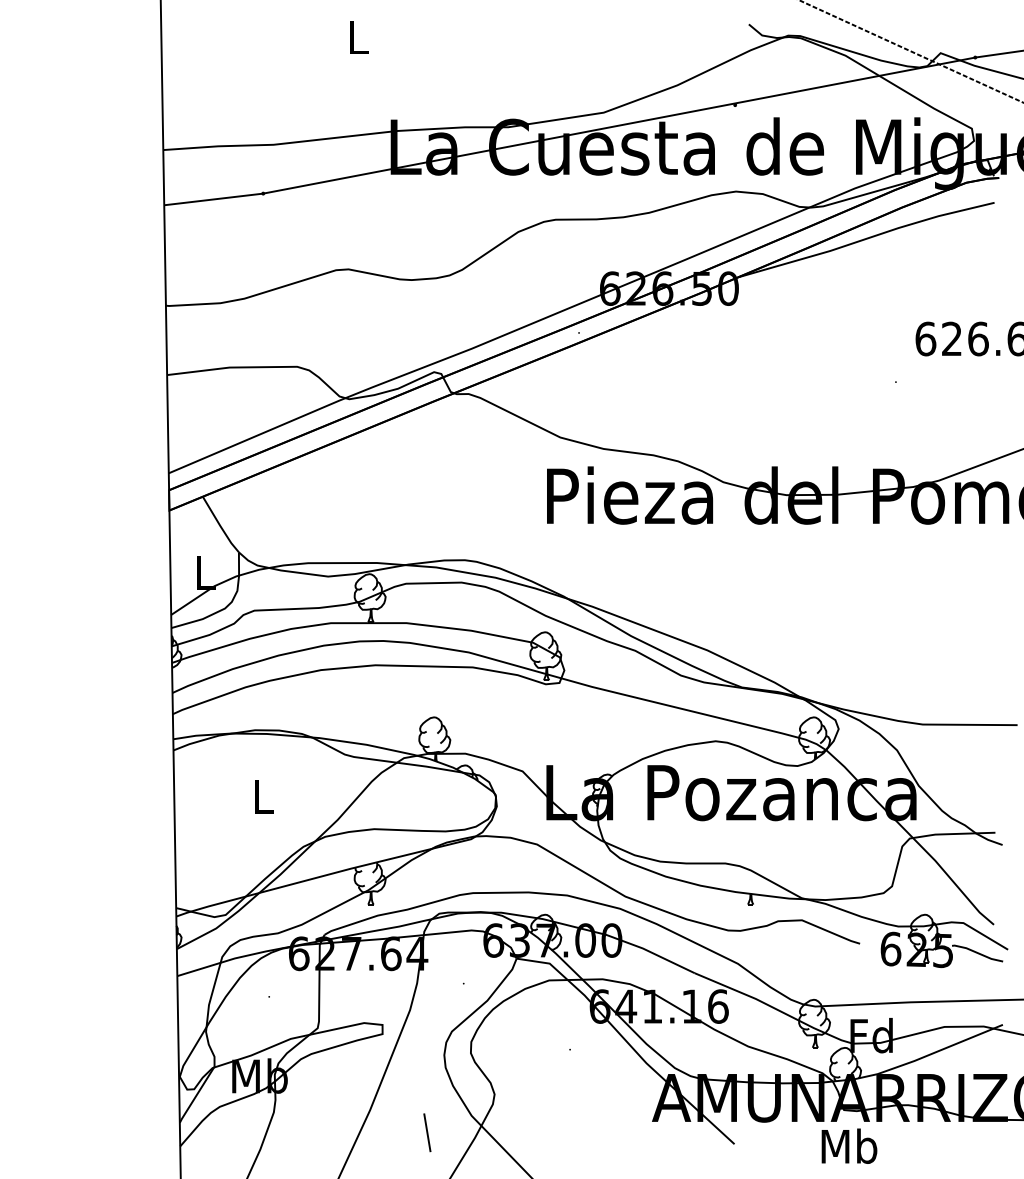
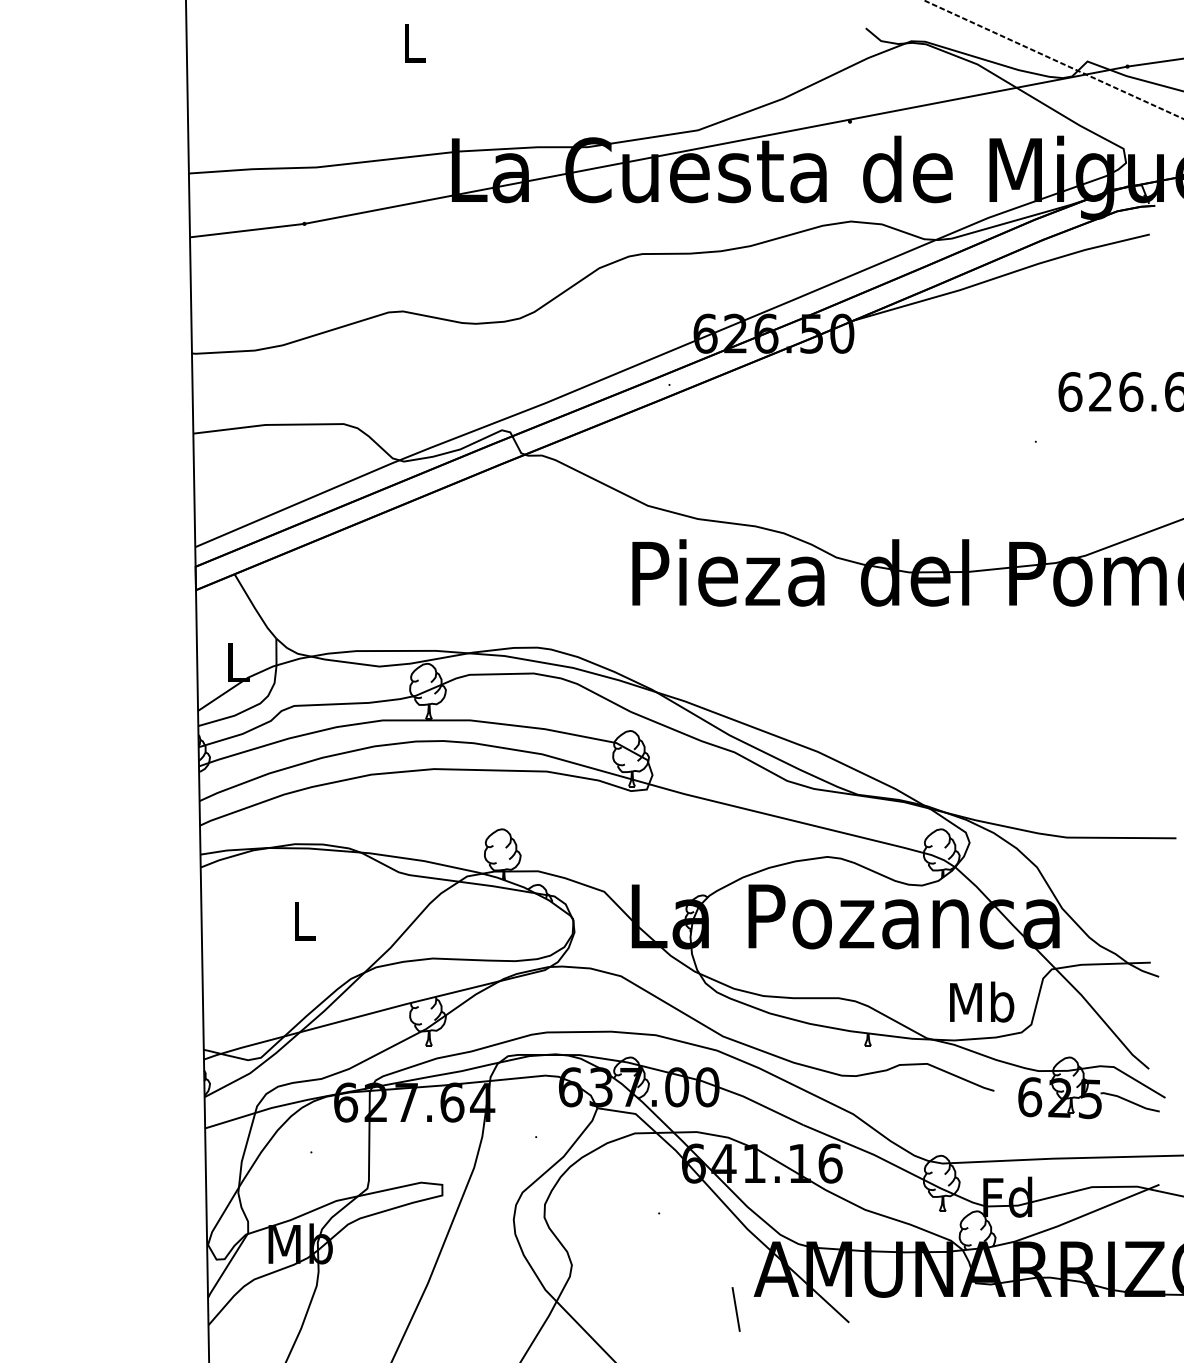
line: (426, 1132) -> (735, 1309), moved
text: (849, 1145) -> (982, 1001), moved

